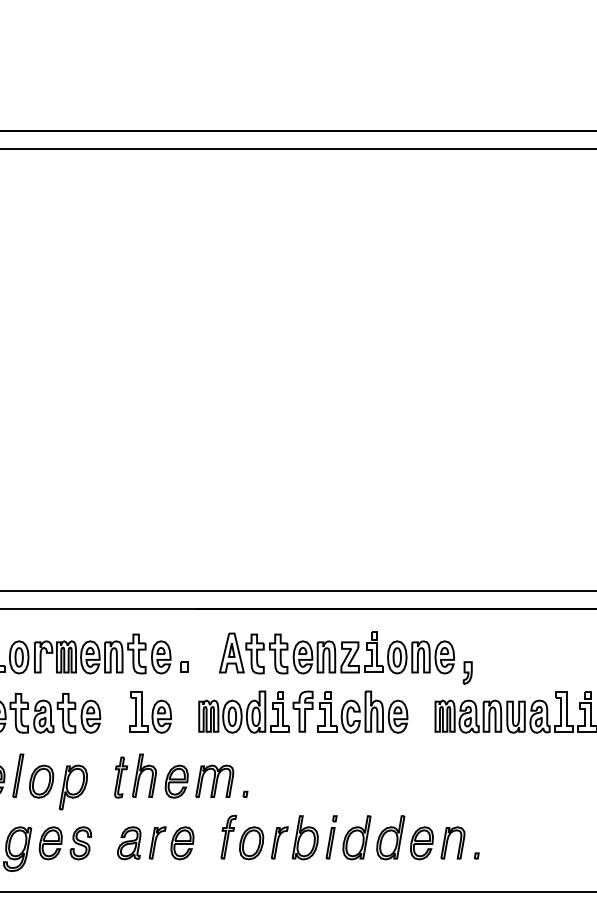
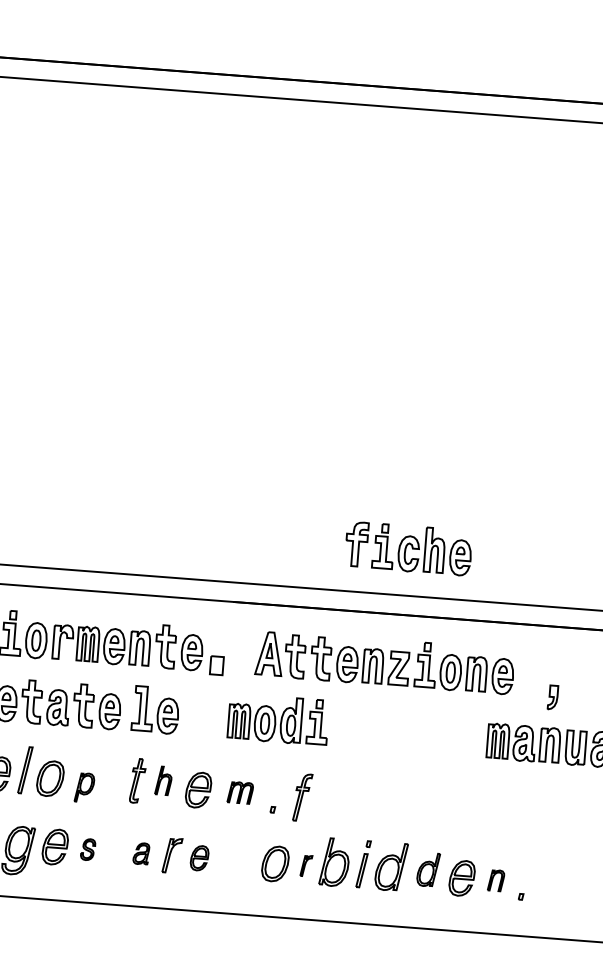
part: (184, 666) -> (216, 664), size x1.6
part: (467, 672) -> (552, 697), moved
part: (350, 711) -> (408, 548), moved
part: (150, 712) -> (155, 710), moved
part: (144, 775) -> (163, 780), size x0.6
part: (214, 780) -> (240, 792), size x0.6
part: (72, 787) -> (83, 787), size x0.6
part: (228, 836) -> (302, 796), moved
part: (390, 837) -> (428, 869), size x0.7
part: (279, 842) -> (306, 865), size x0.6
part: (452, 842) -> (495, 880), size x0.6
part: (80, 843) -> (87, 849), size x0.6
part: (129, 843) -> (141, 853), size x0.6
part: (182, 843) -> (199, 858), size x0.7

